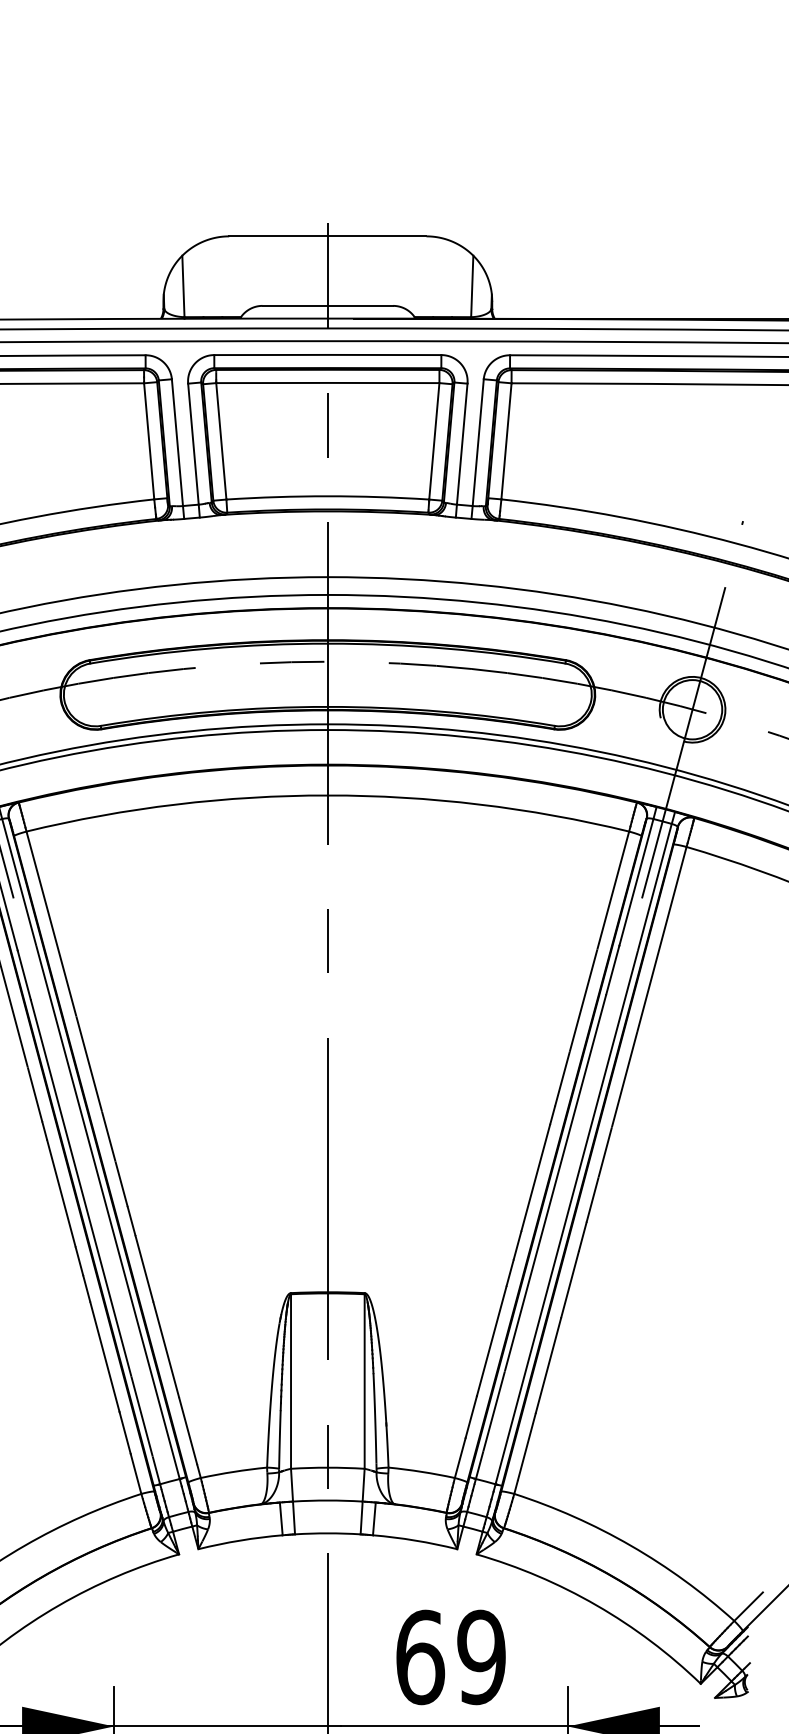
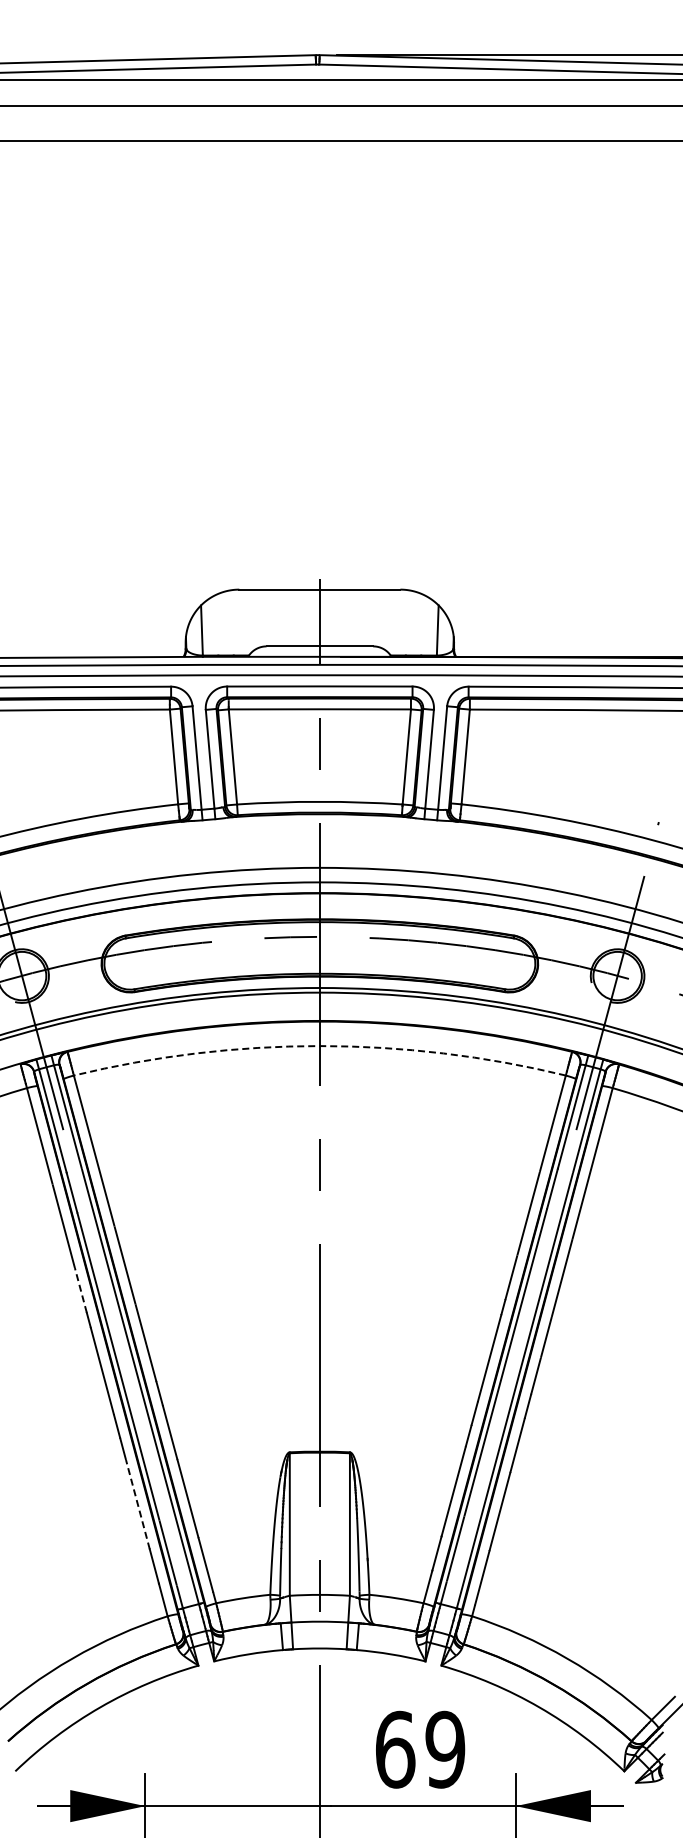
arc: (327, 795) -> (319, 1046), solid -> dashed
line: (34, 1094) -> (80, 1290), solid -> dashed
line: (104, 1356) -> (137, 1504), solid -> dashed

